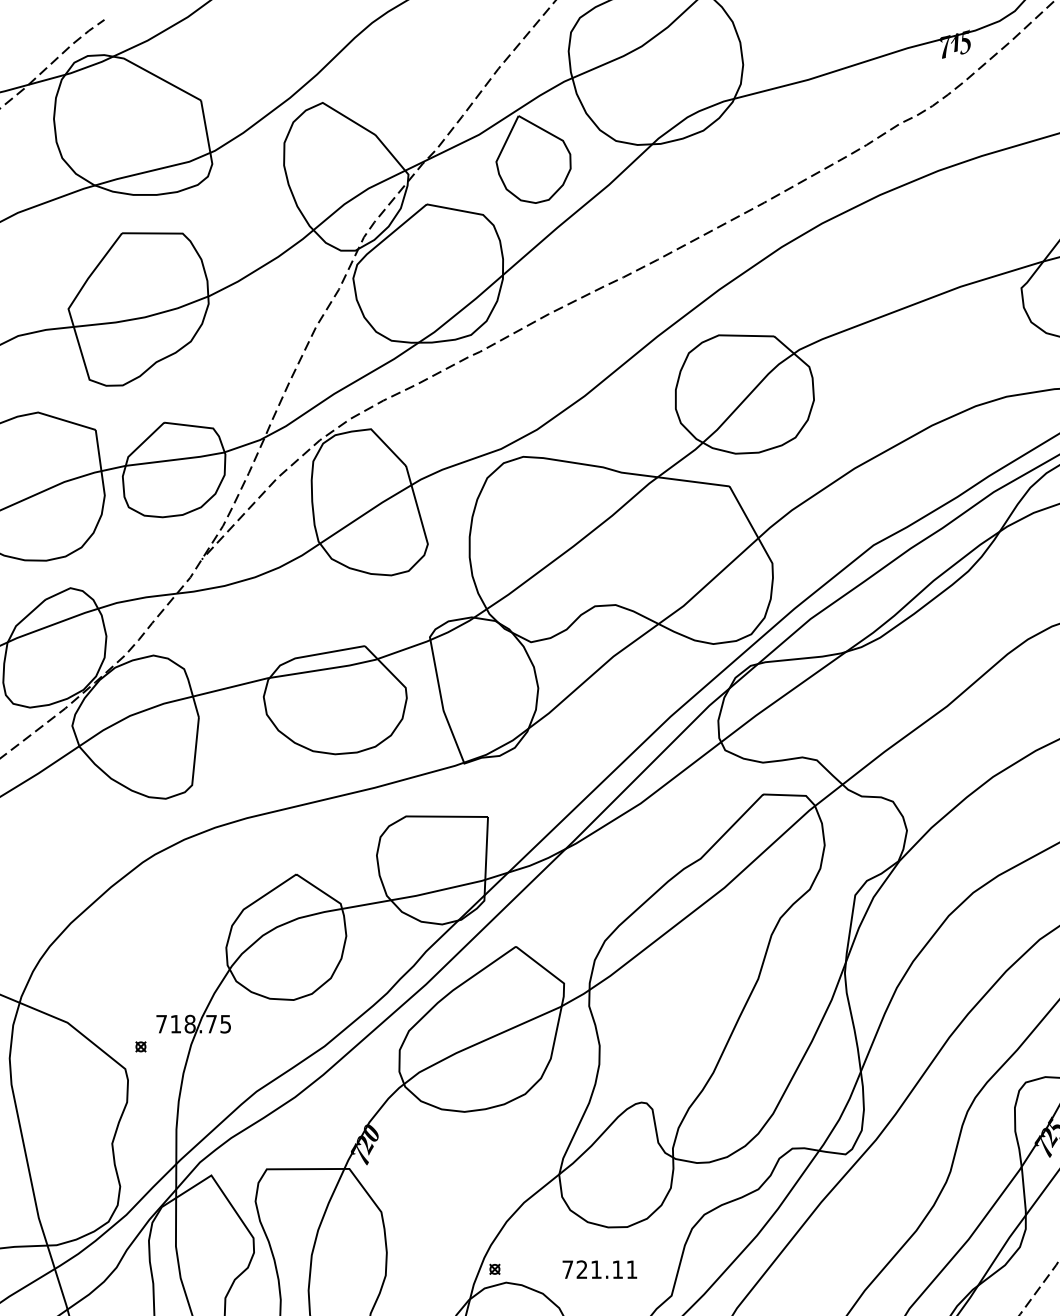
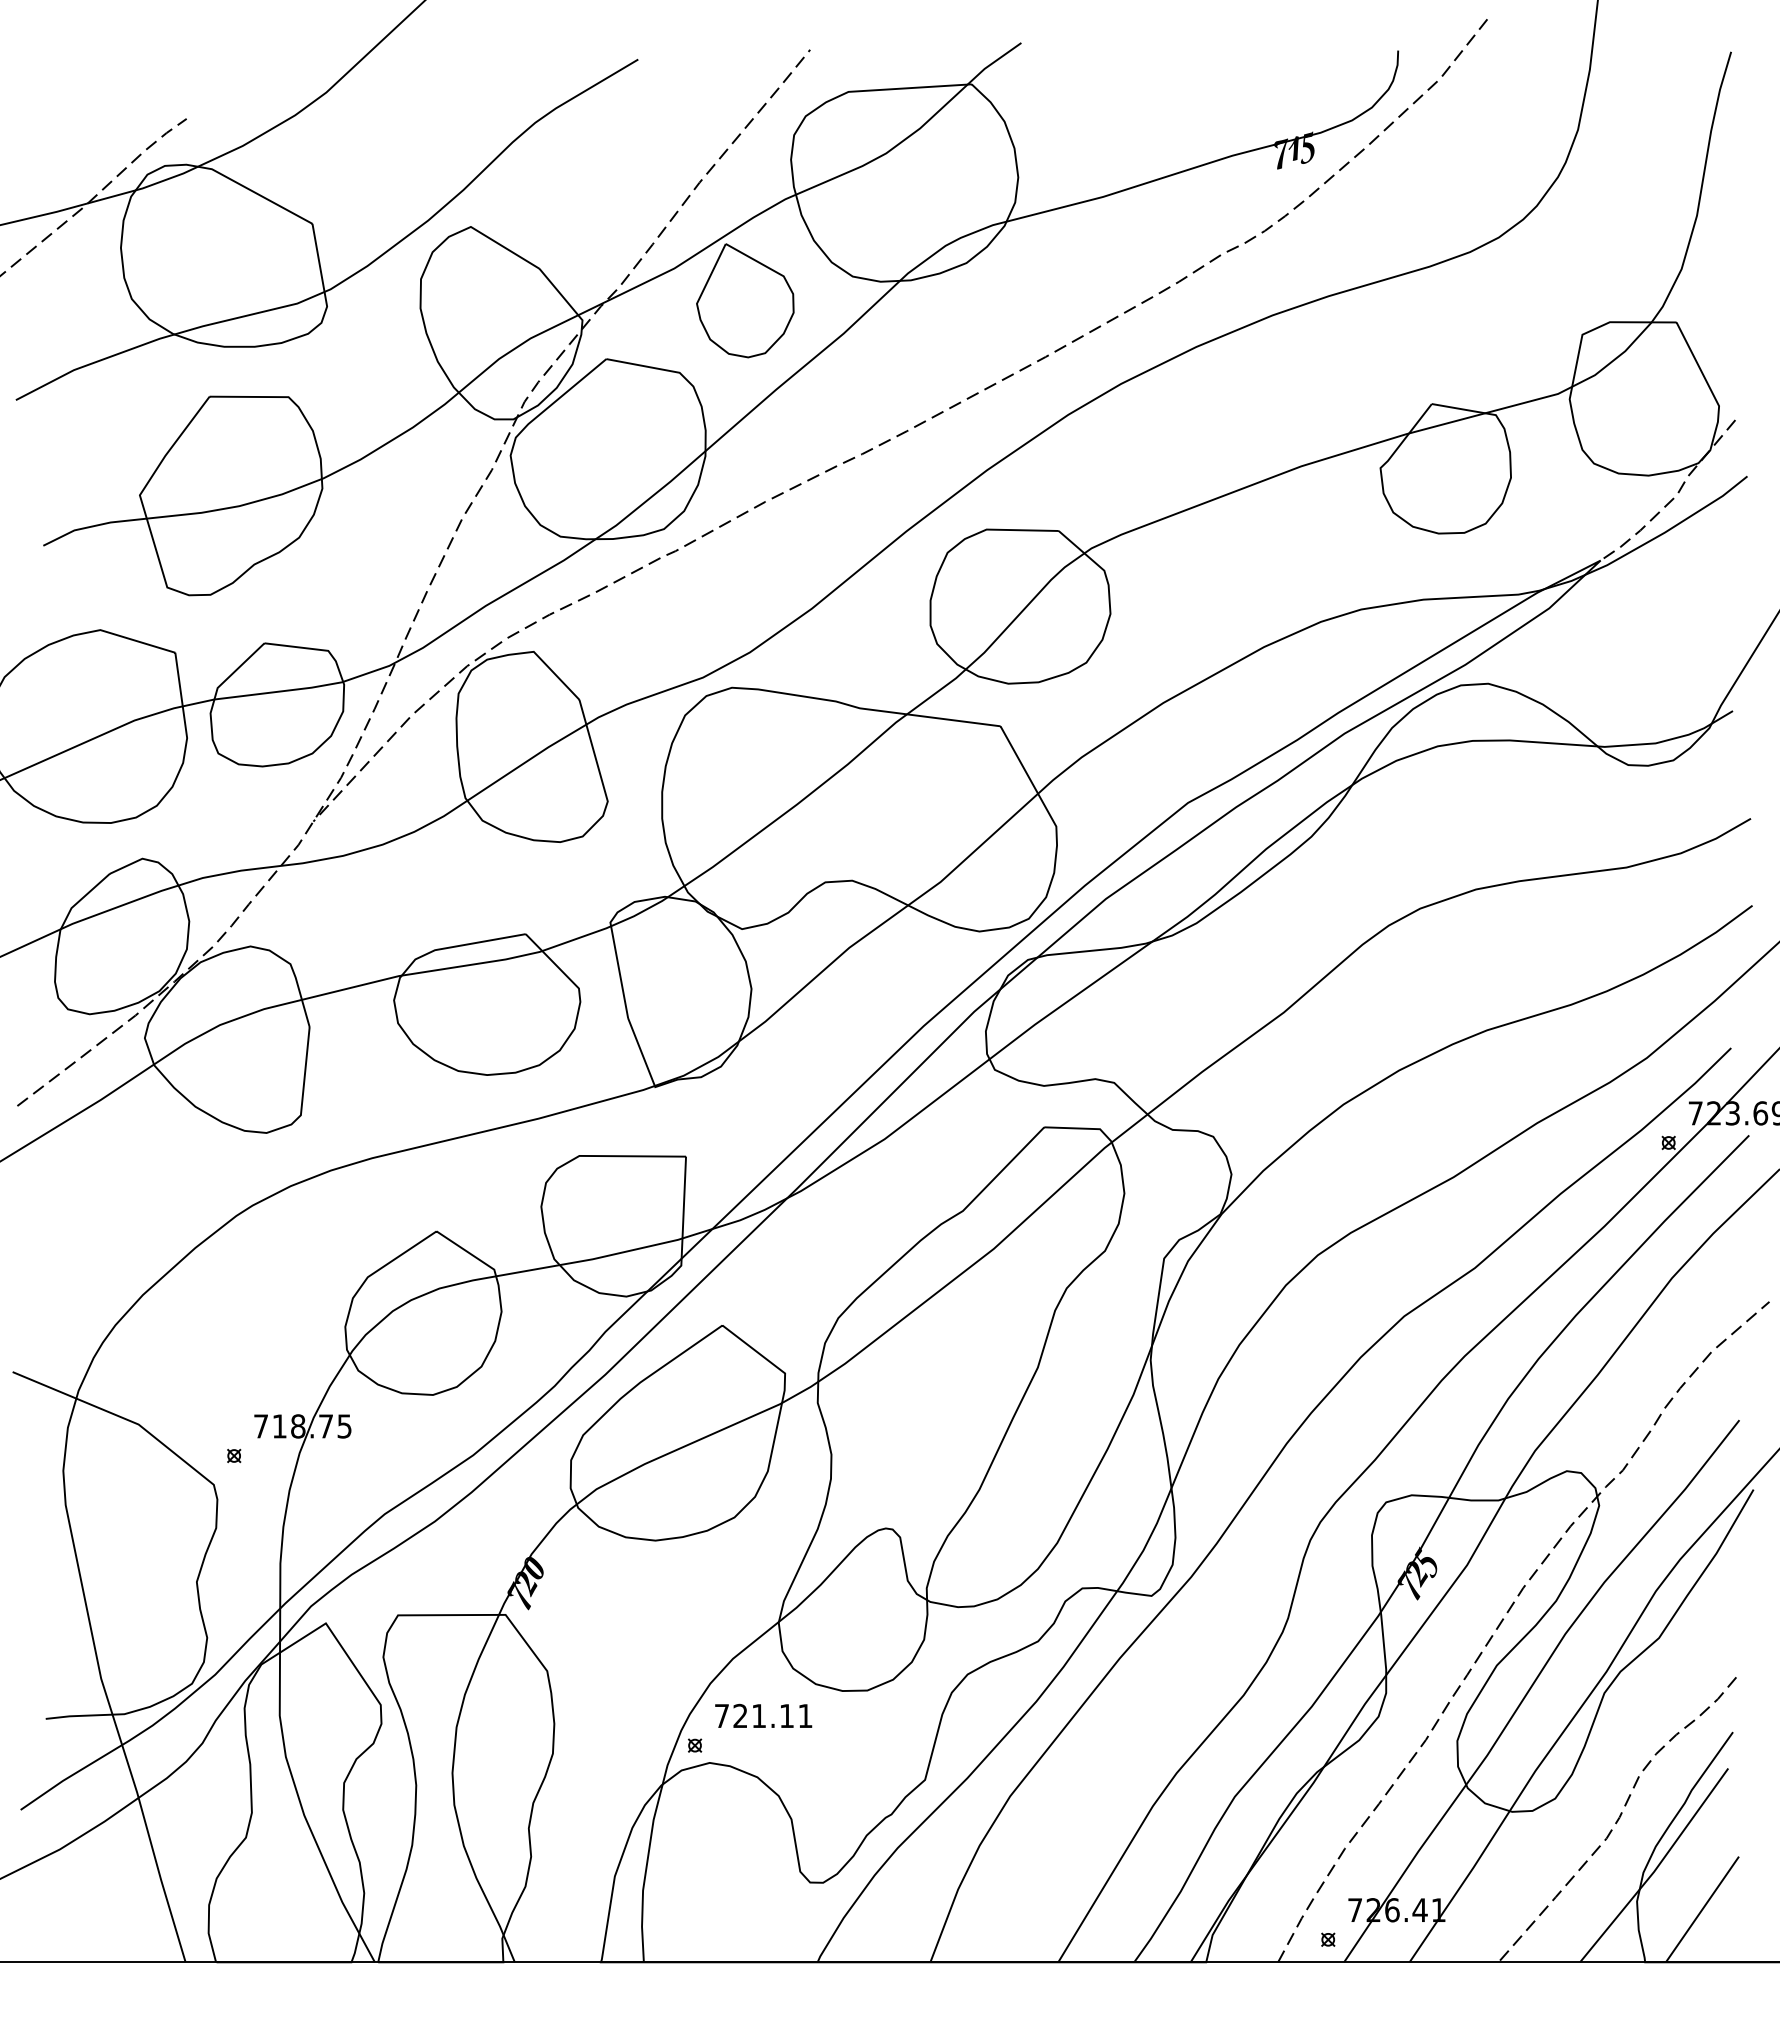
text: (599, 1269) -> (763, 1715), moved

